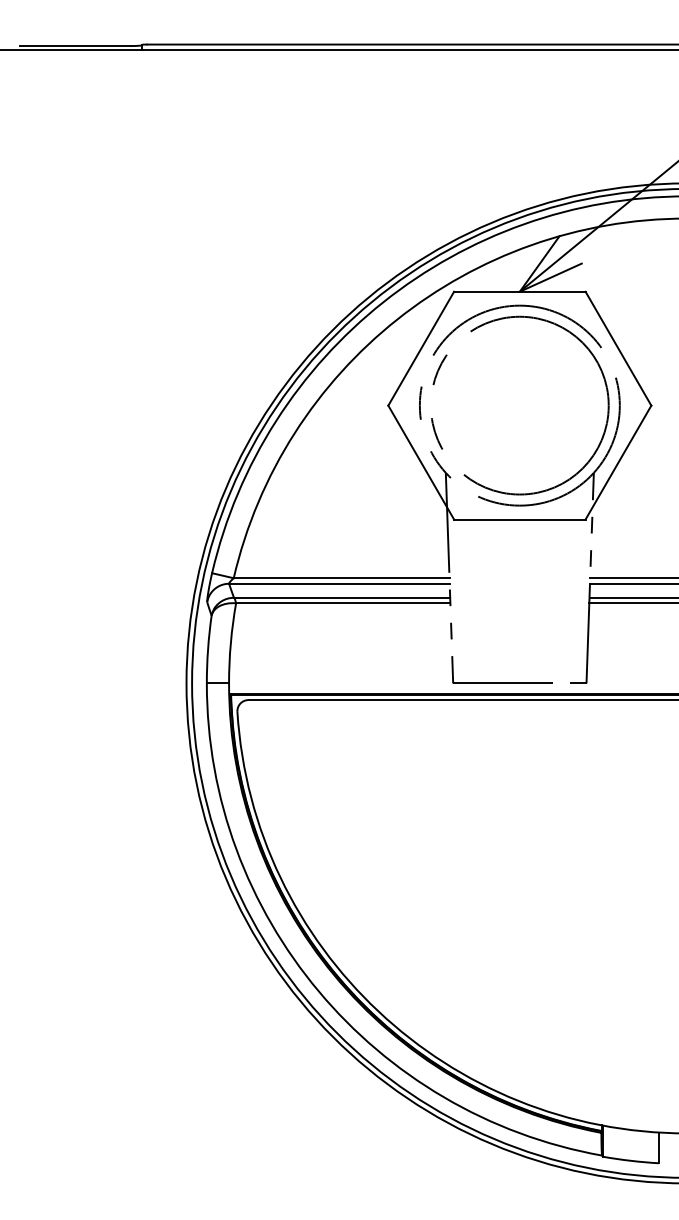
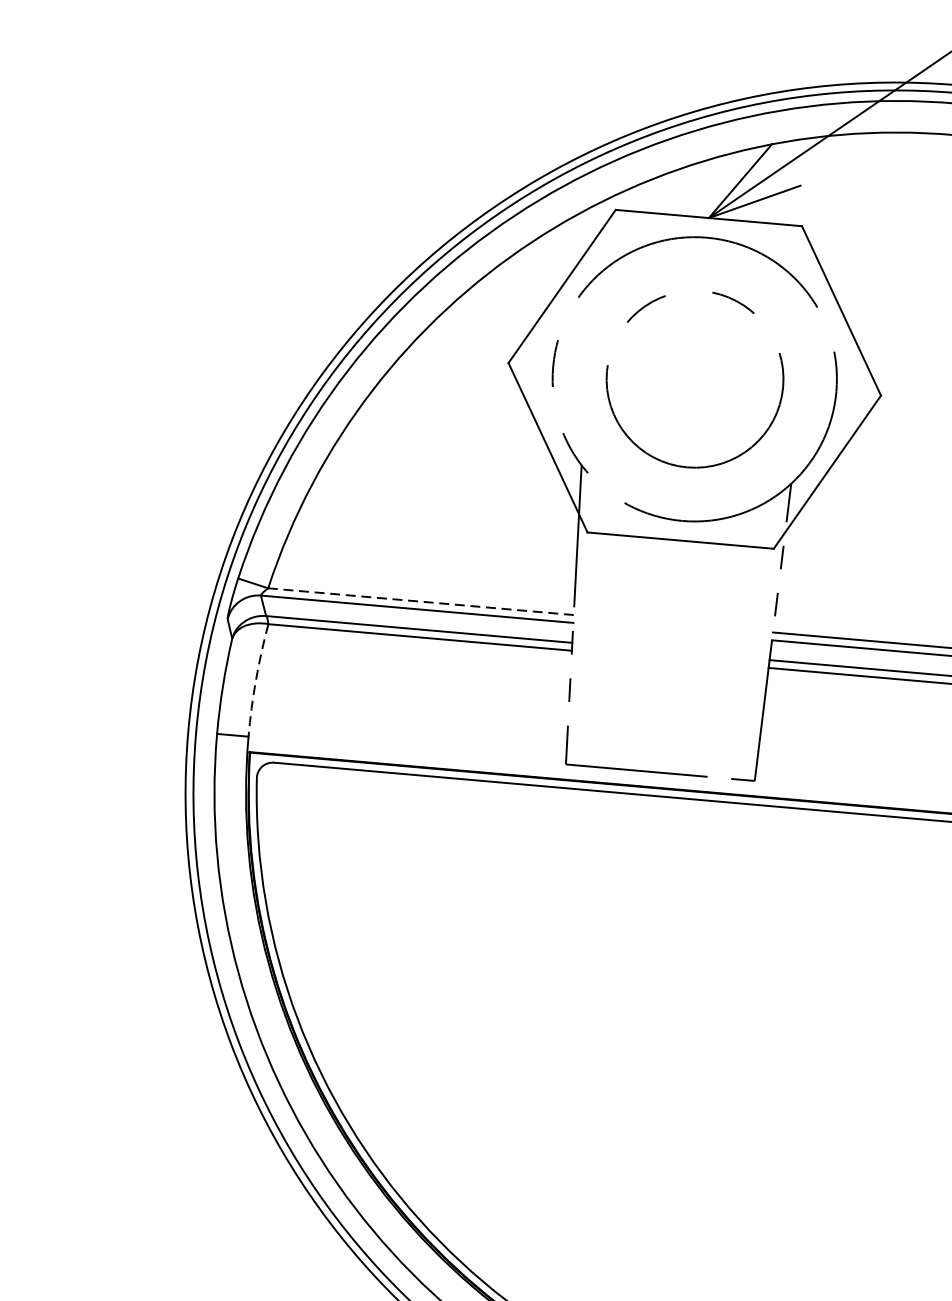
circle: (520, 405) -> (695, 379), size x0.7
line: (341, 578) -> (420, 602), solid -> dashed
arc: (230, 643) -> (255, 680), solid -> dashed

